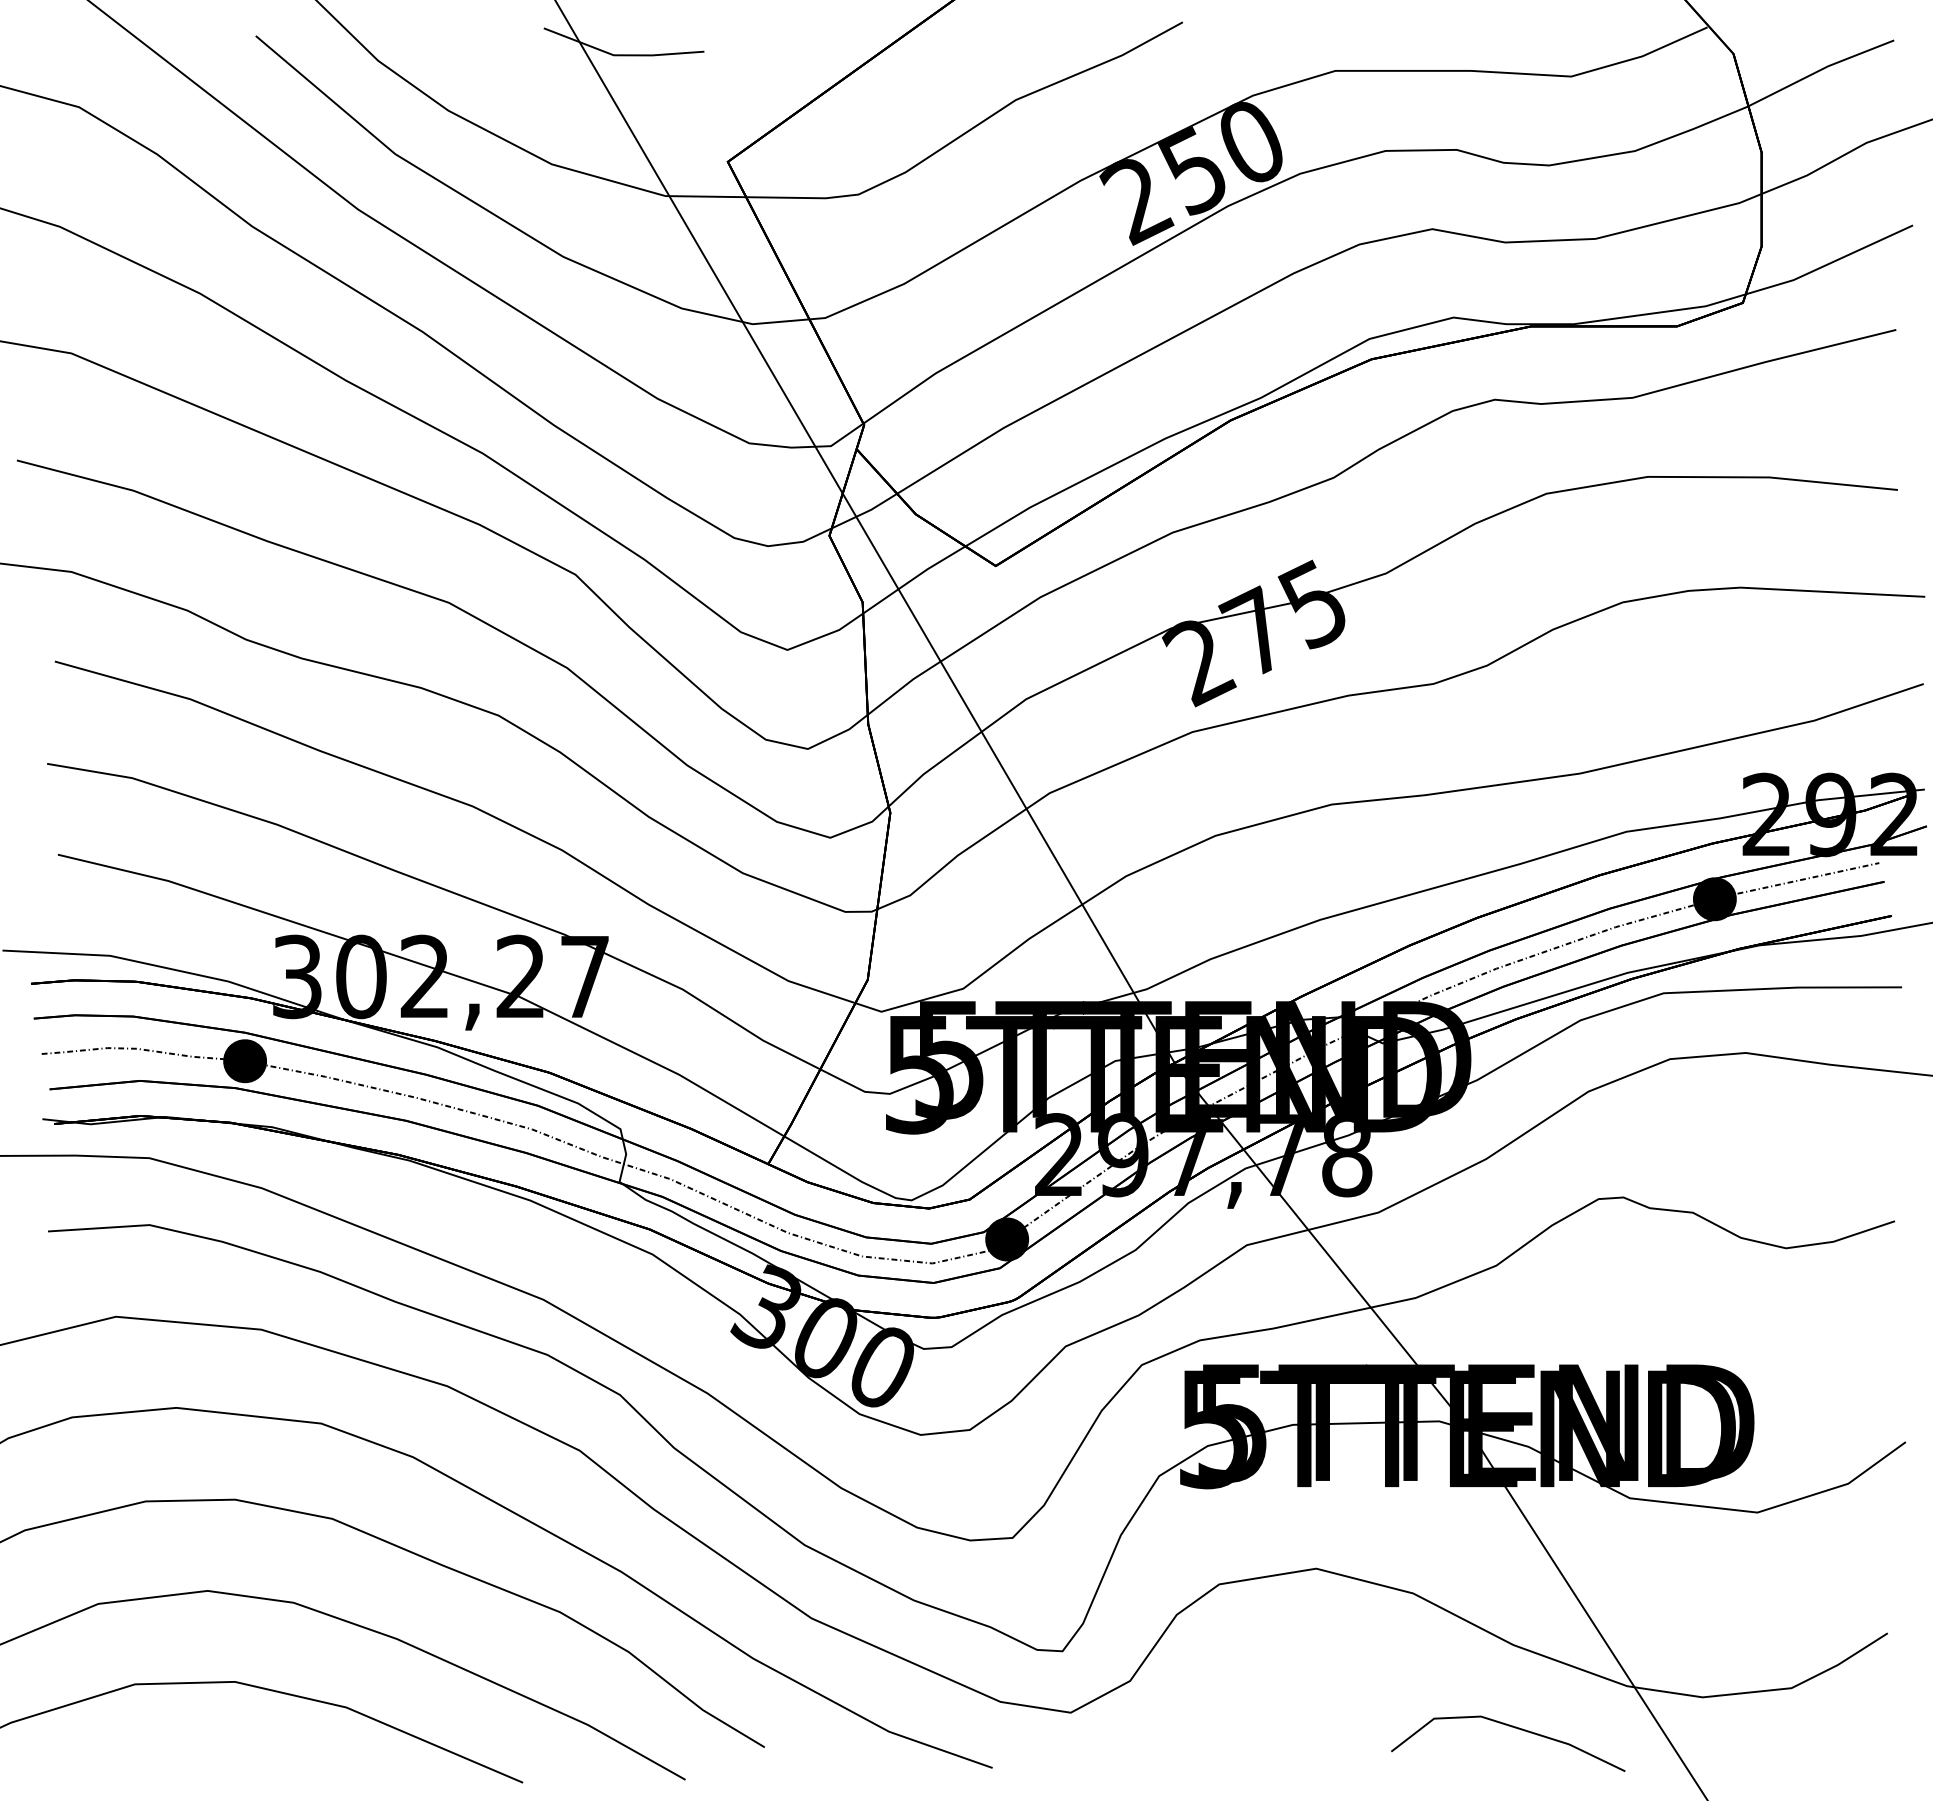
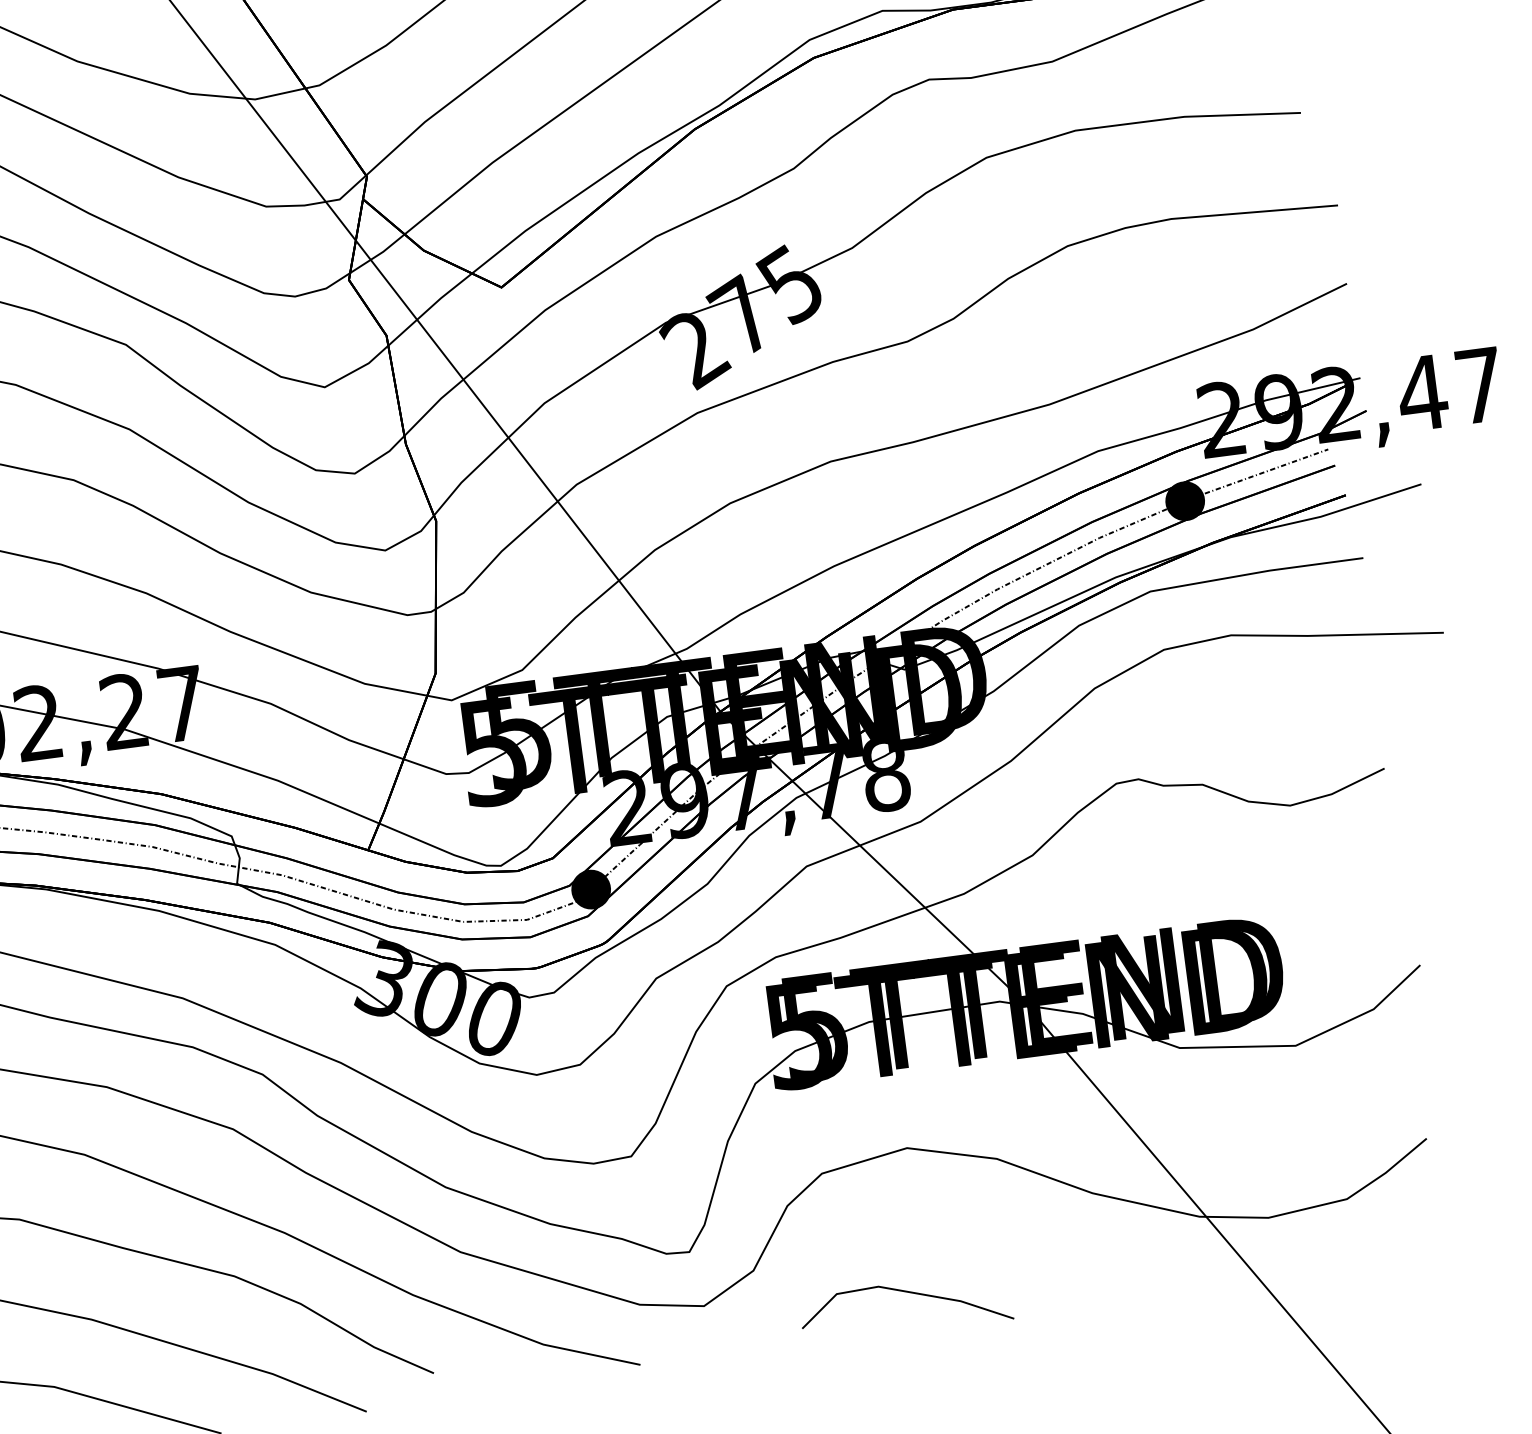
line: (1514, 1728) -> (909, 1293), moved

